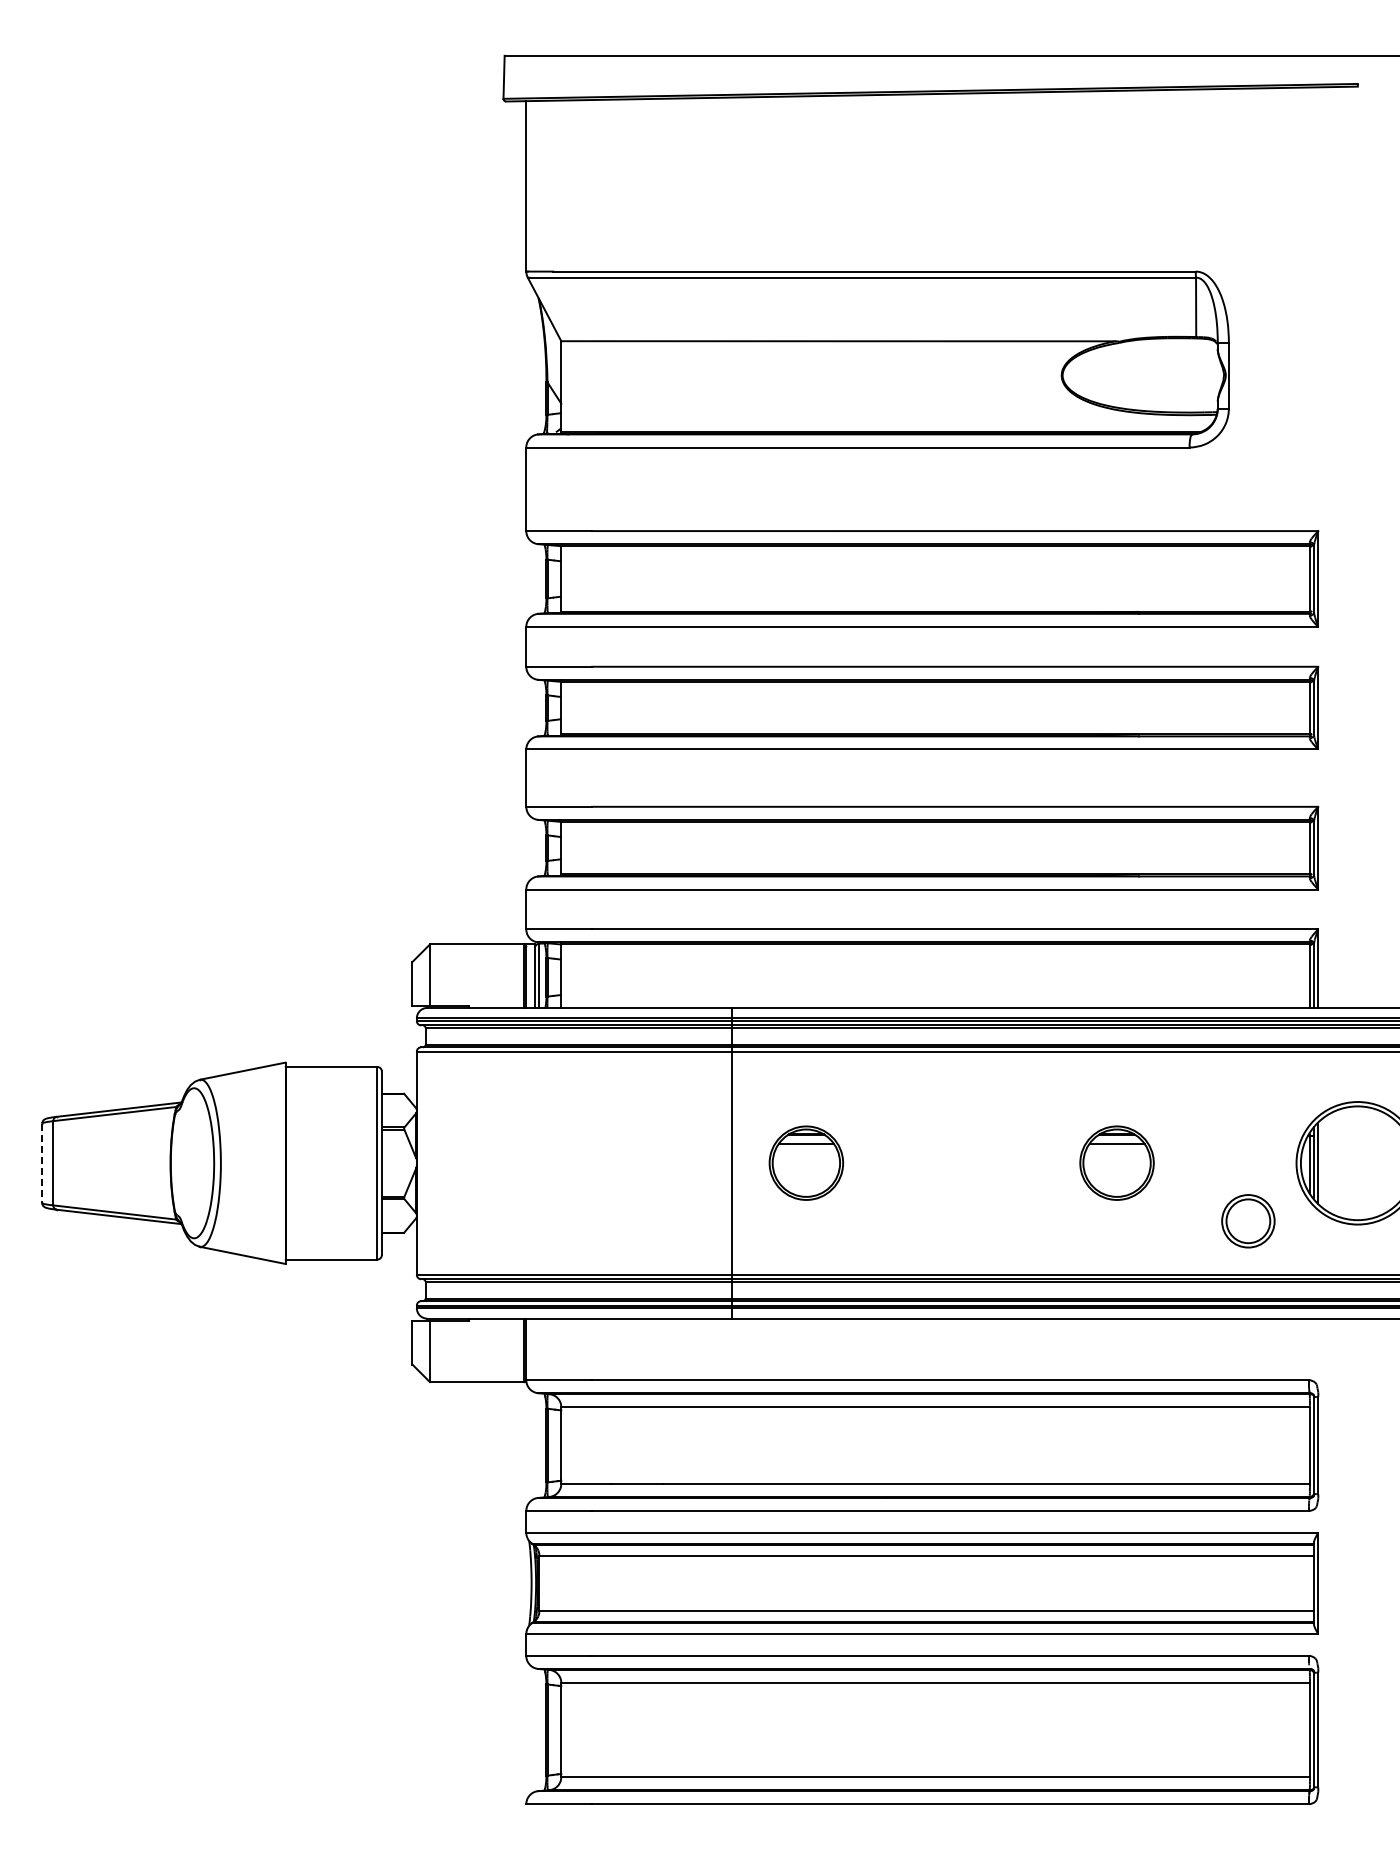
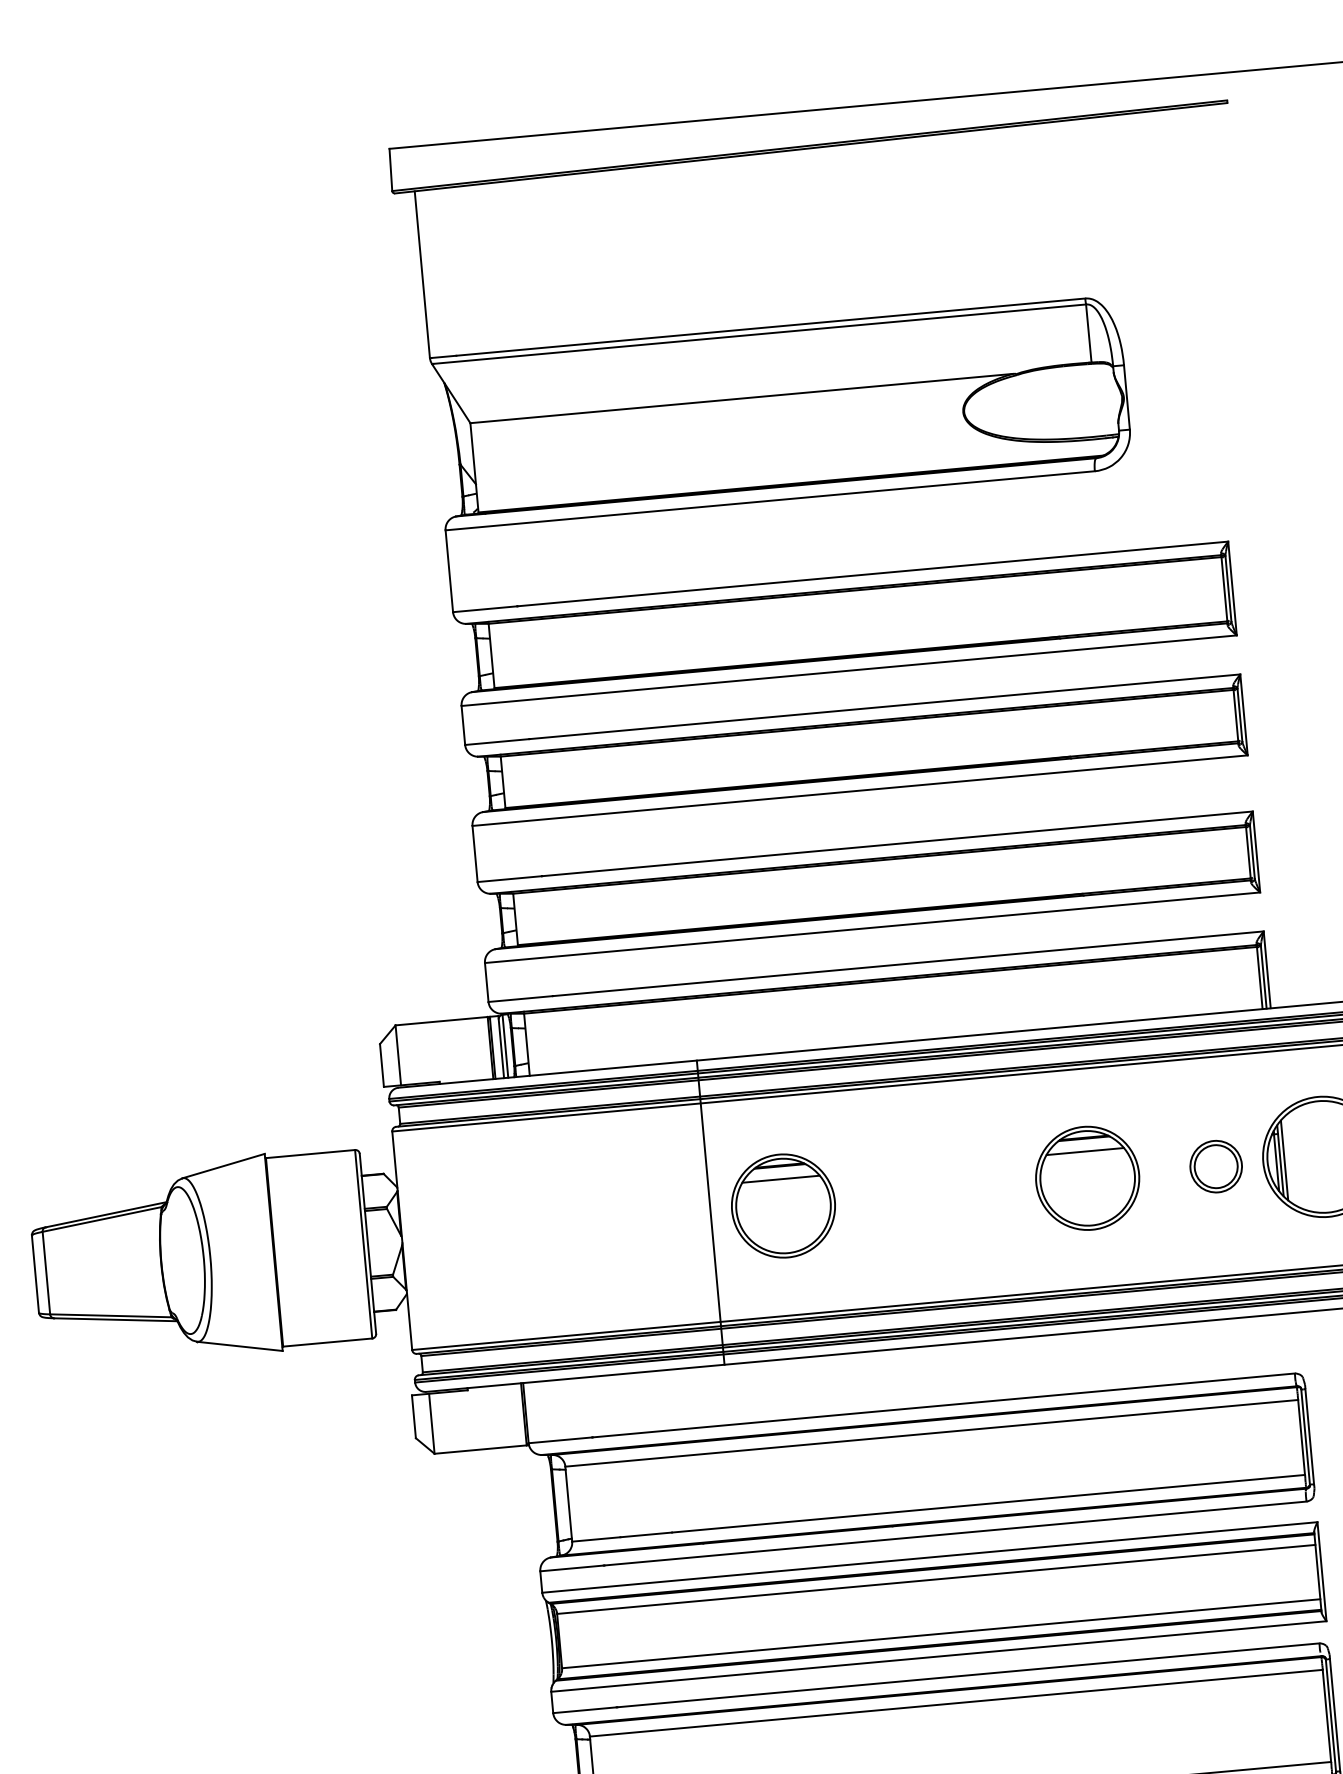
part: (806, 1162) -> (783, 1205), size x1.43
part: (1116, 1162) -> (1087, 1177), size x1.43
line: (42, 1163) -> (35, 1274), dashed -> solid
part: (1248, 1221) -> (1216, 1166), moved

